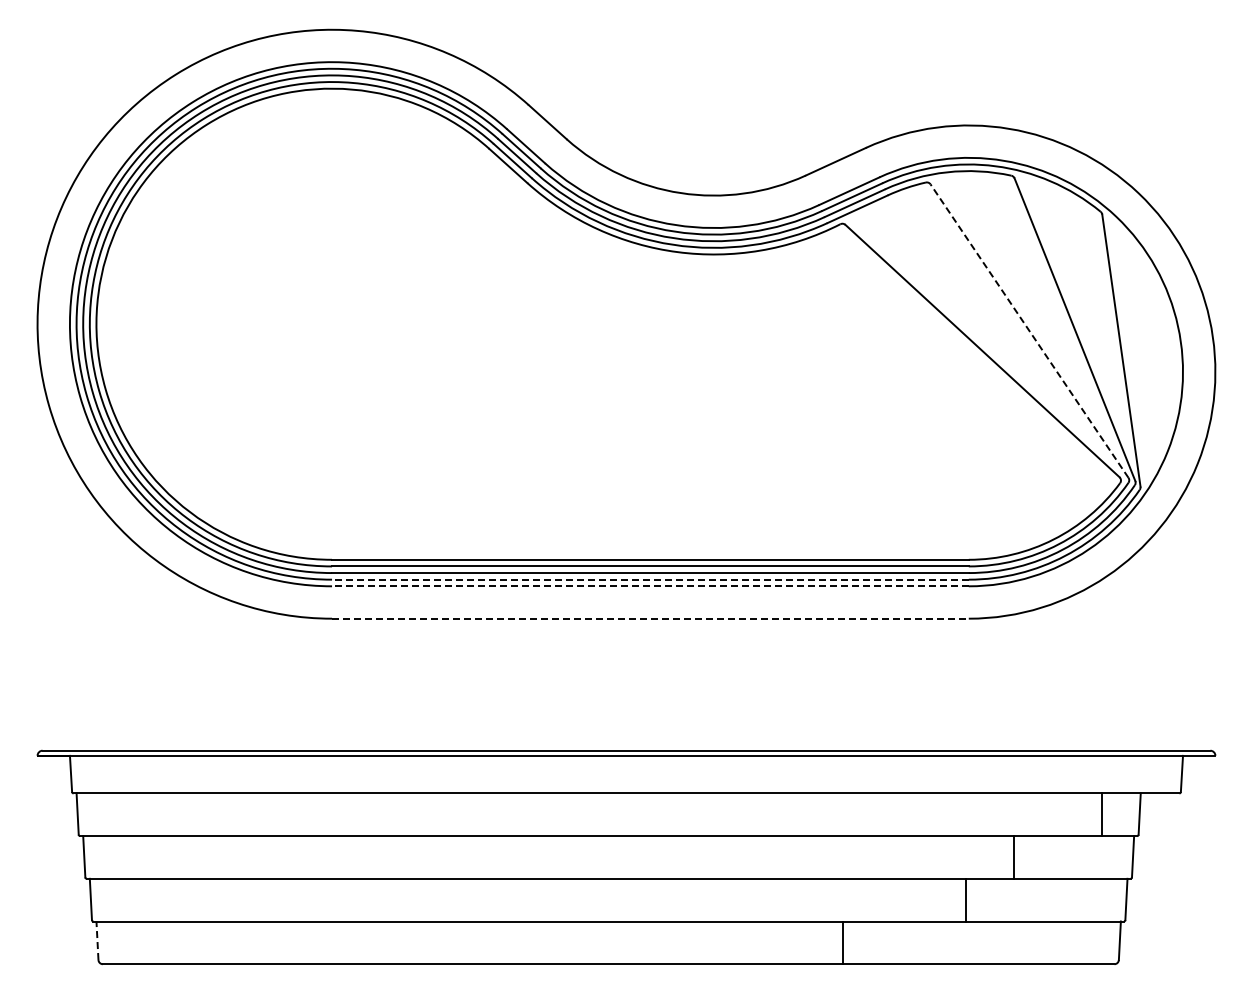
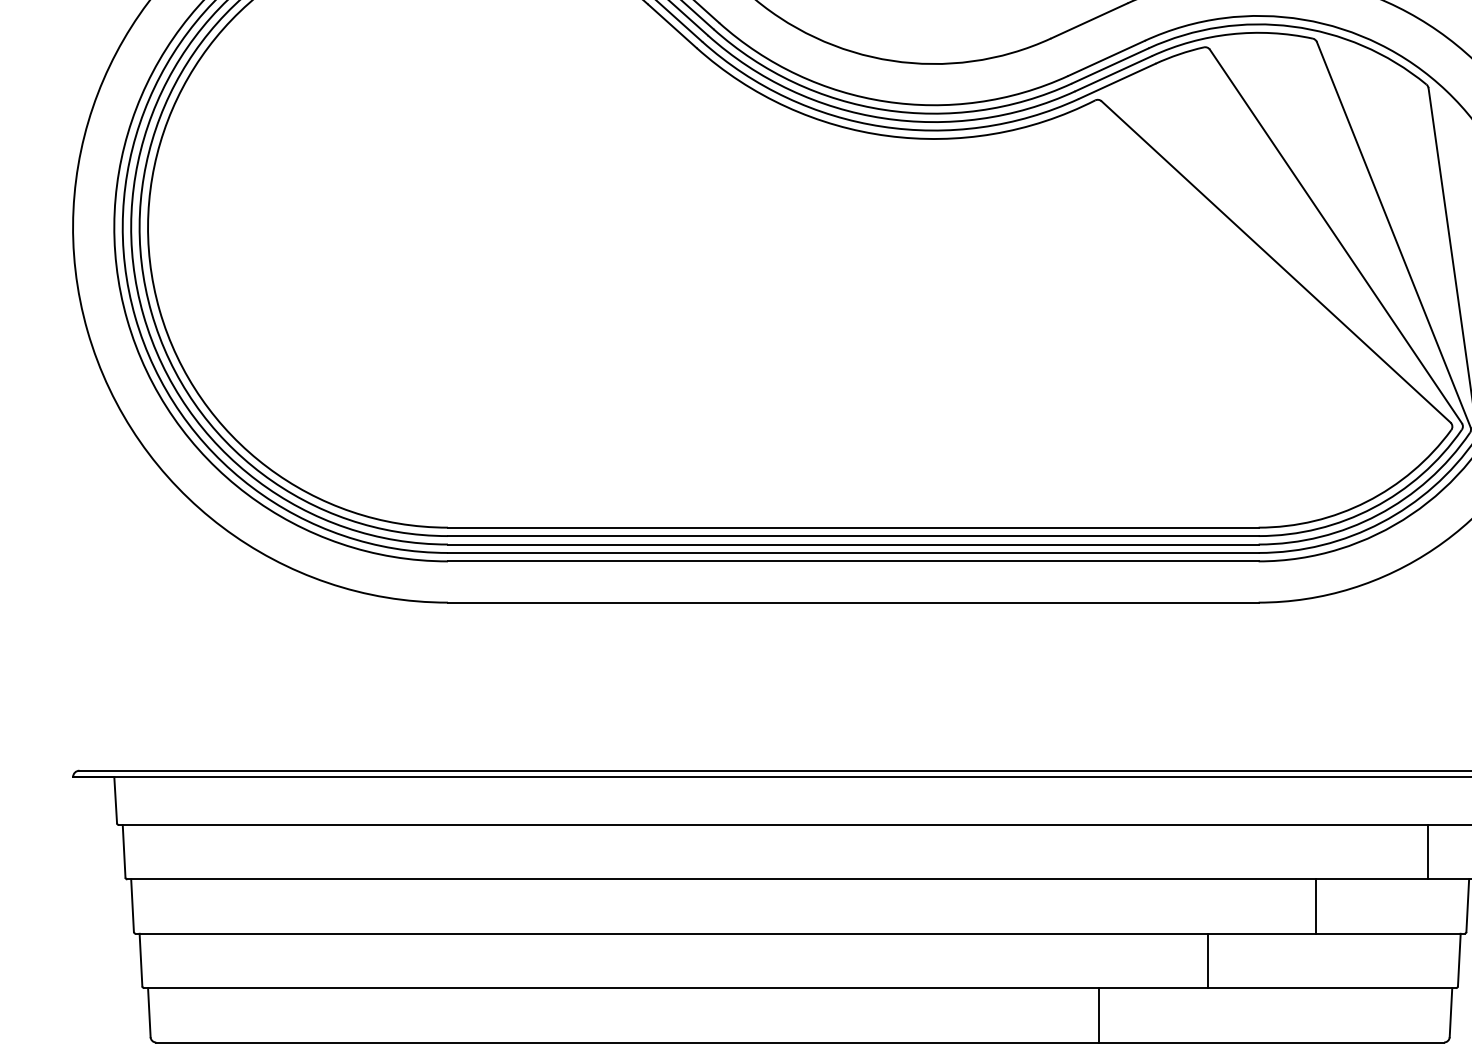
line: (1029, 330) -> (1335, 235), dashed -> solid
line: (649, 579) -> (852, 552), dashed -> solid
line: (649, 586) -> (852, 561), dashed -> solid
line: (650, 618) -> (853, 602), dashed -> solid
line: (965, 899) -> (1207, 960), moved
line: (97, 940) -> (149, 1012), dashed -> solid

